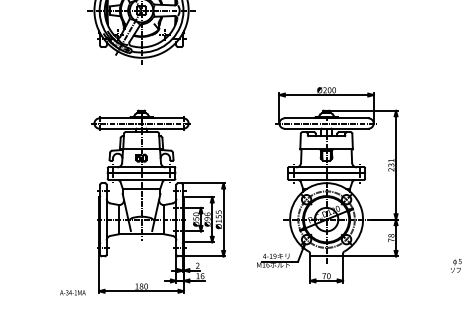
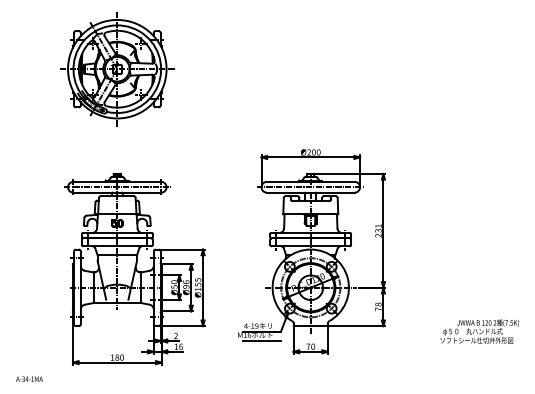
line: (279, 271) -> (261, 341), added
text: (72, 292) -> (29, 378), moved

